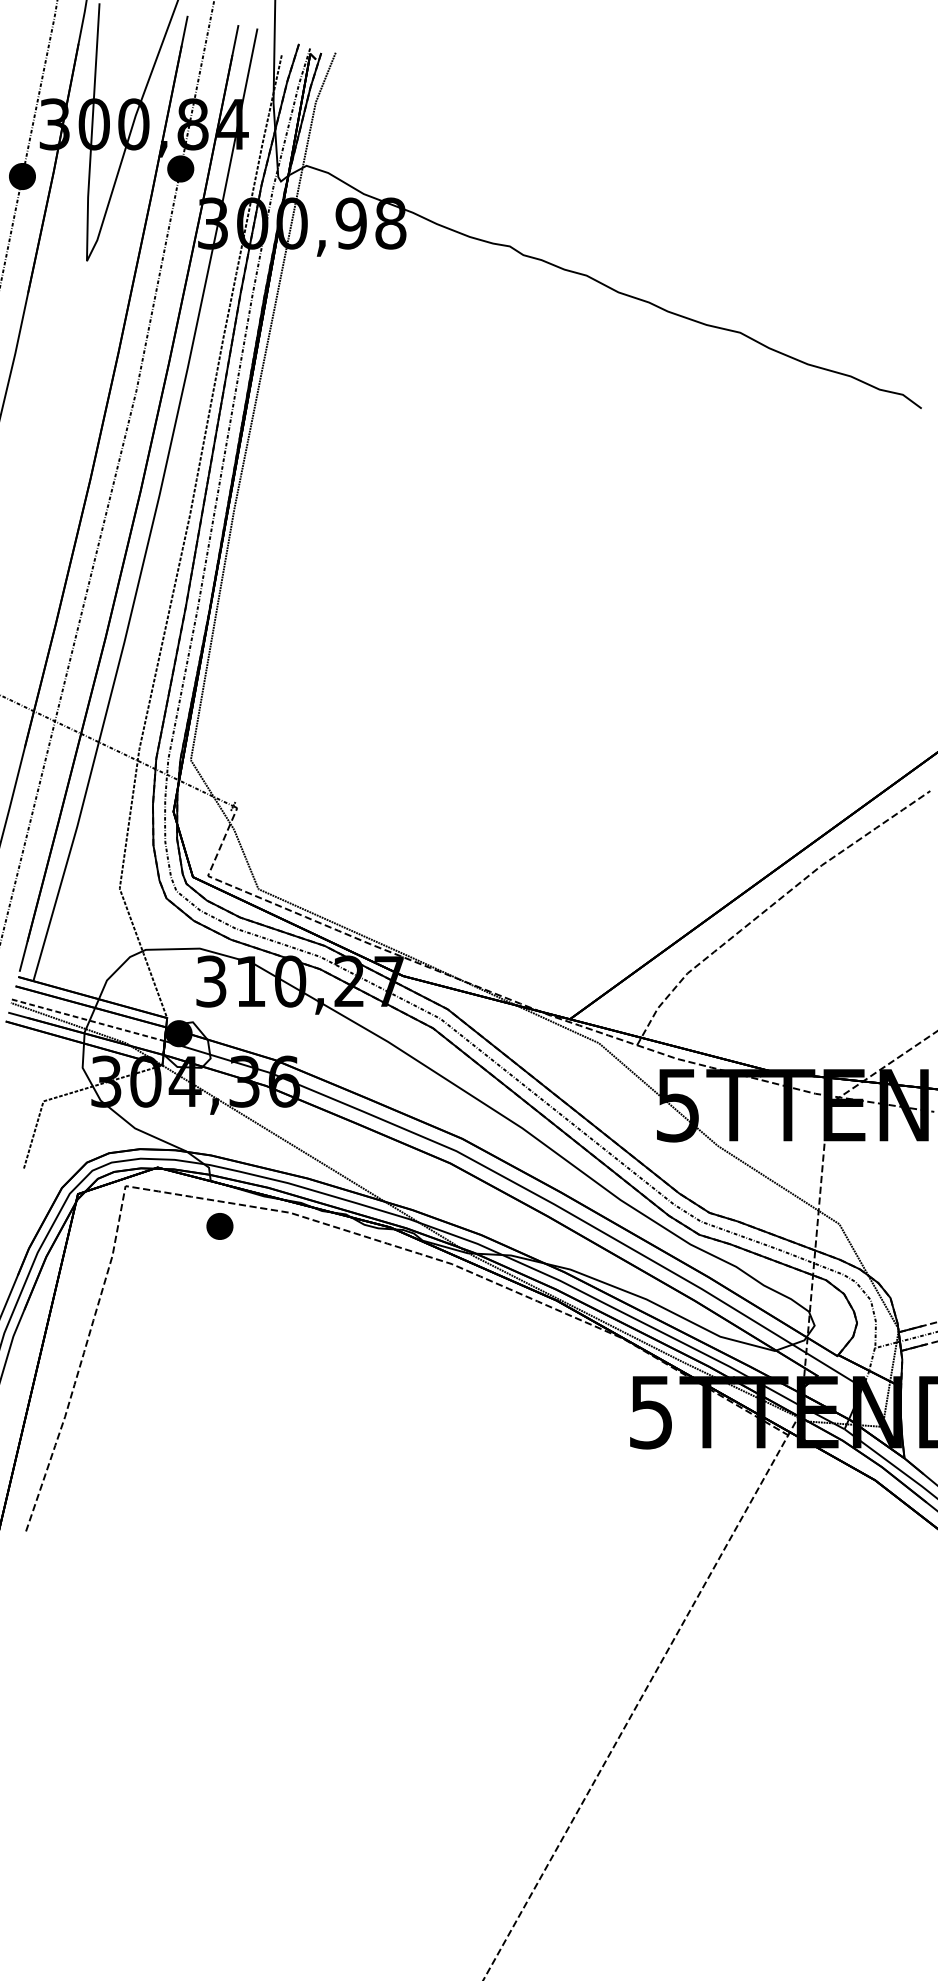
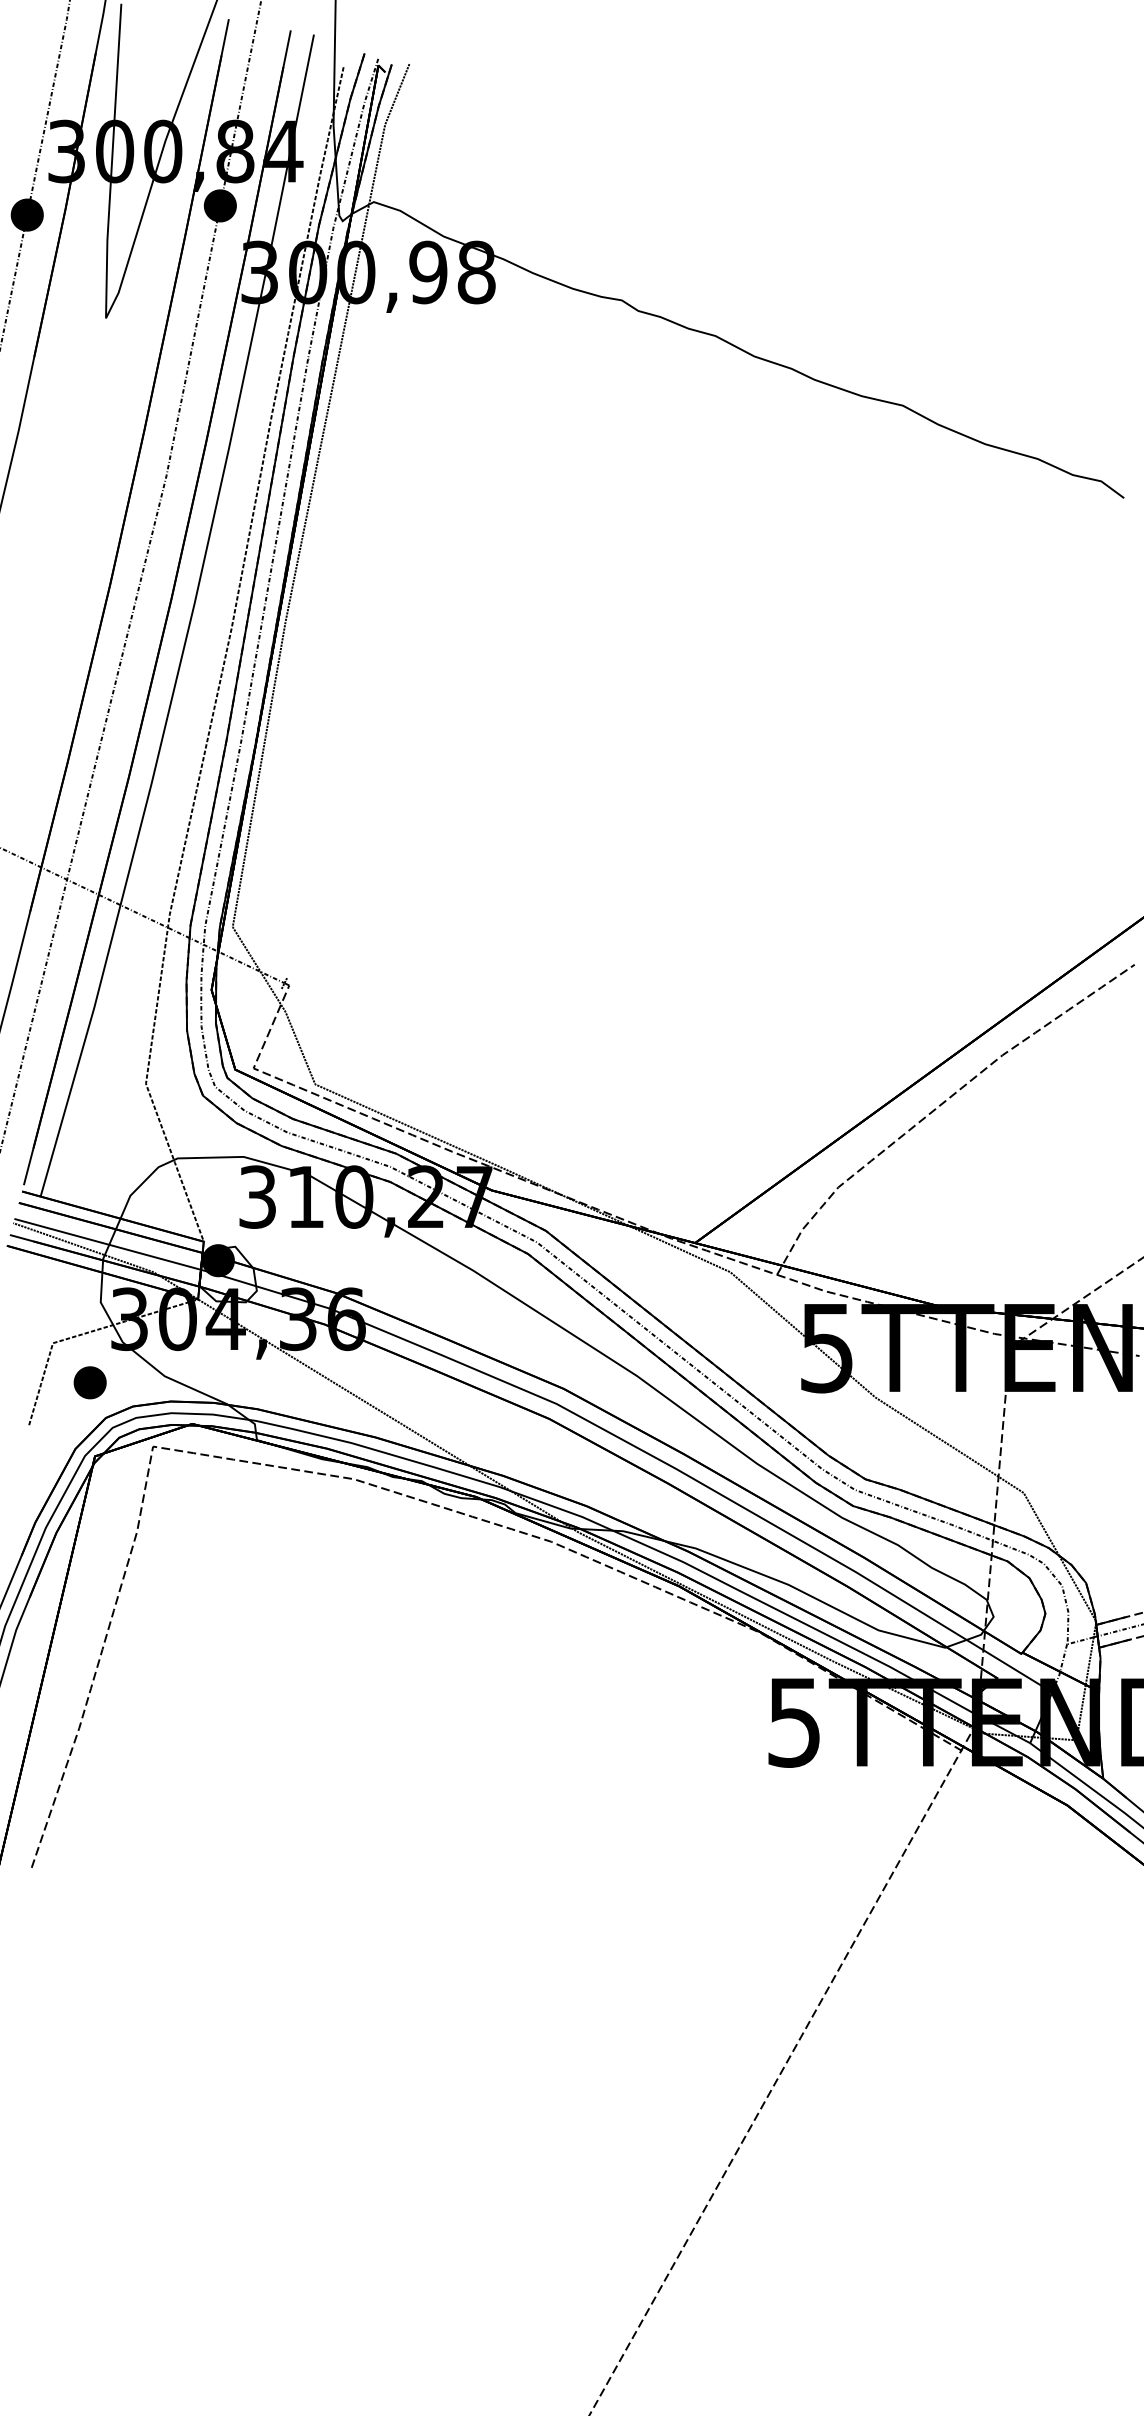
line: (88, 1020) -> (107, 1244), dashed -> solid
part: (219, 1226) -> (89, 1382), moved

